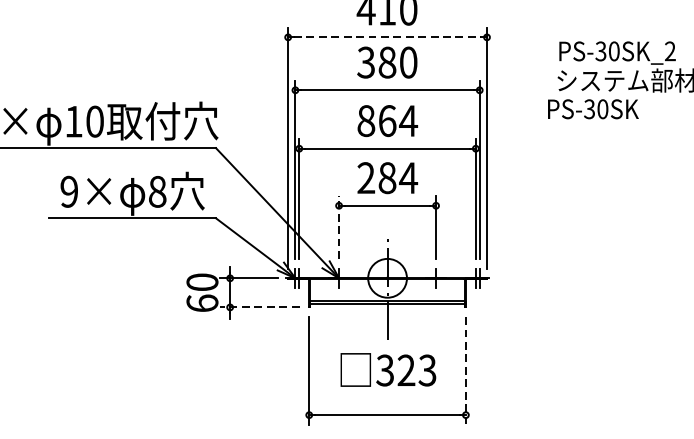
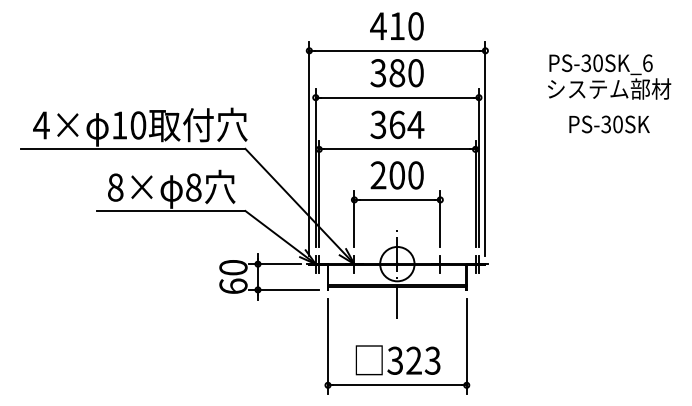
line: (387, 37) -> (397, 50), dashed -> solid
text: (670, 51) -> (647, 63), PS-30SK_2 -> PS-30SK_6
text: (593, 109) -> (609, 124), moved
text: (366, 120) -> (378, 124), 864 -> 364
text: (397, 178) -> (406, 175), 284 -> 200
text: (69, 191) -> (115, 187), 9× -> 8×
line: (339, 227) -> (354, 219), dashed -> solid
line: (258, 306) -> (283, 289), dashed -> solid
text: (387, 370) -> (397, 360), moved
line: (465, 371) -> (466, 346), dashed -> solid

